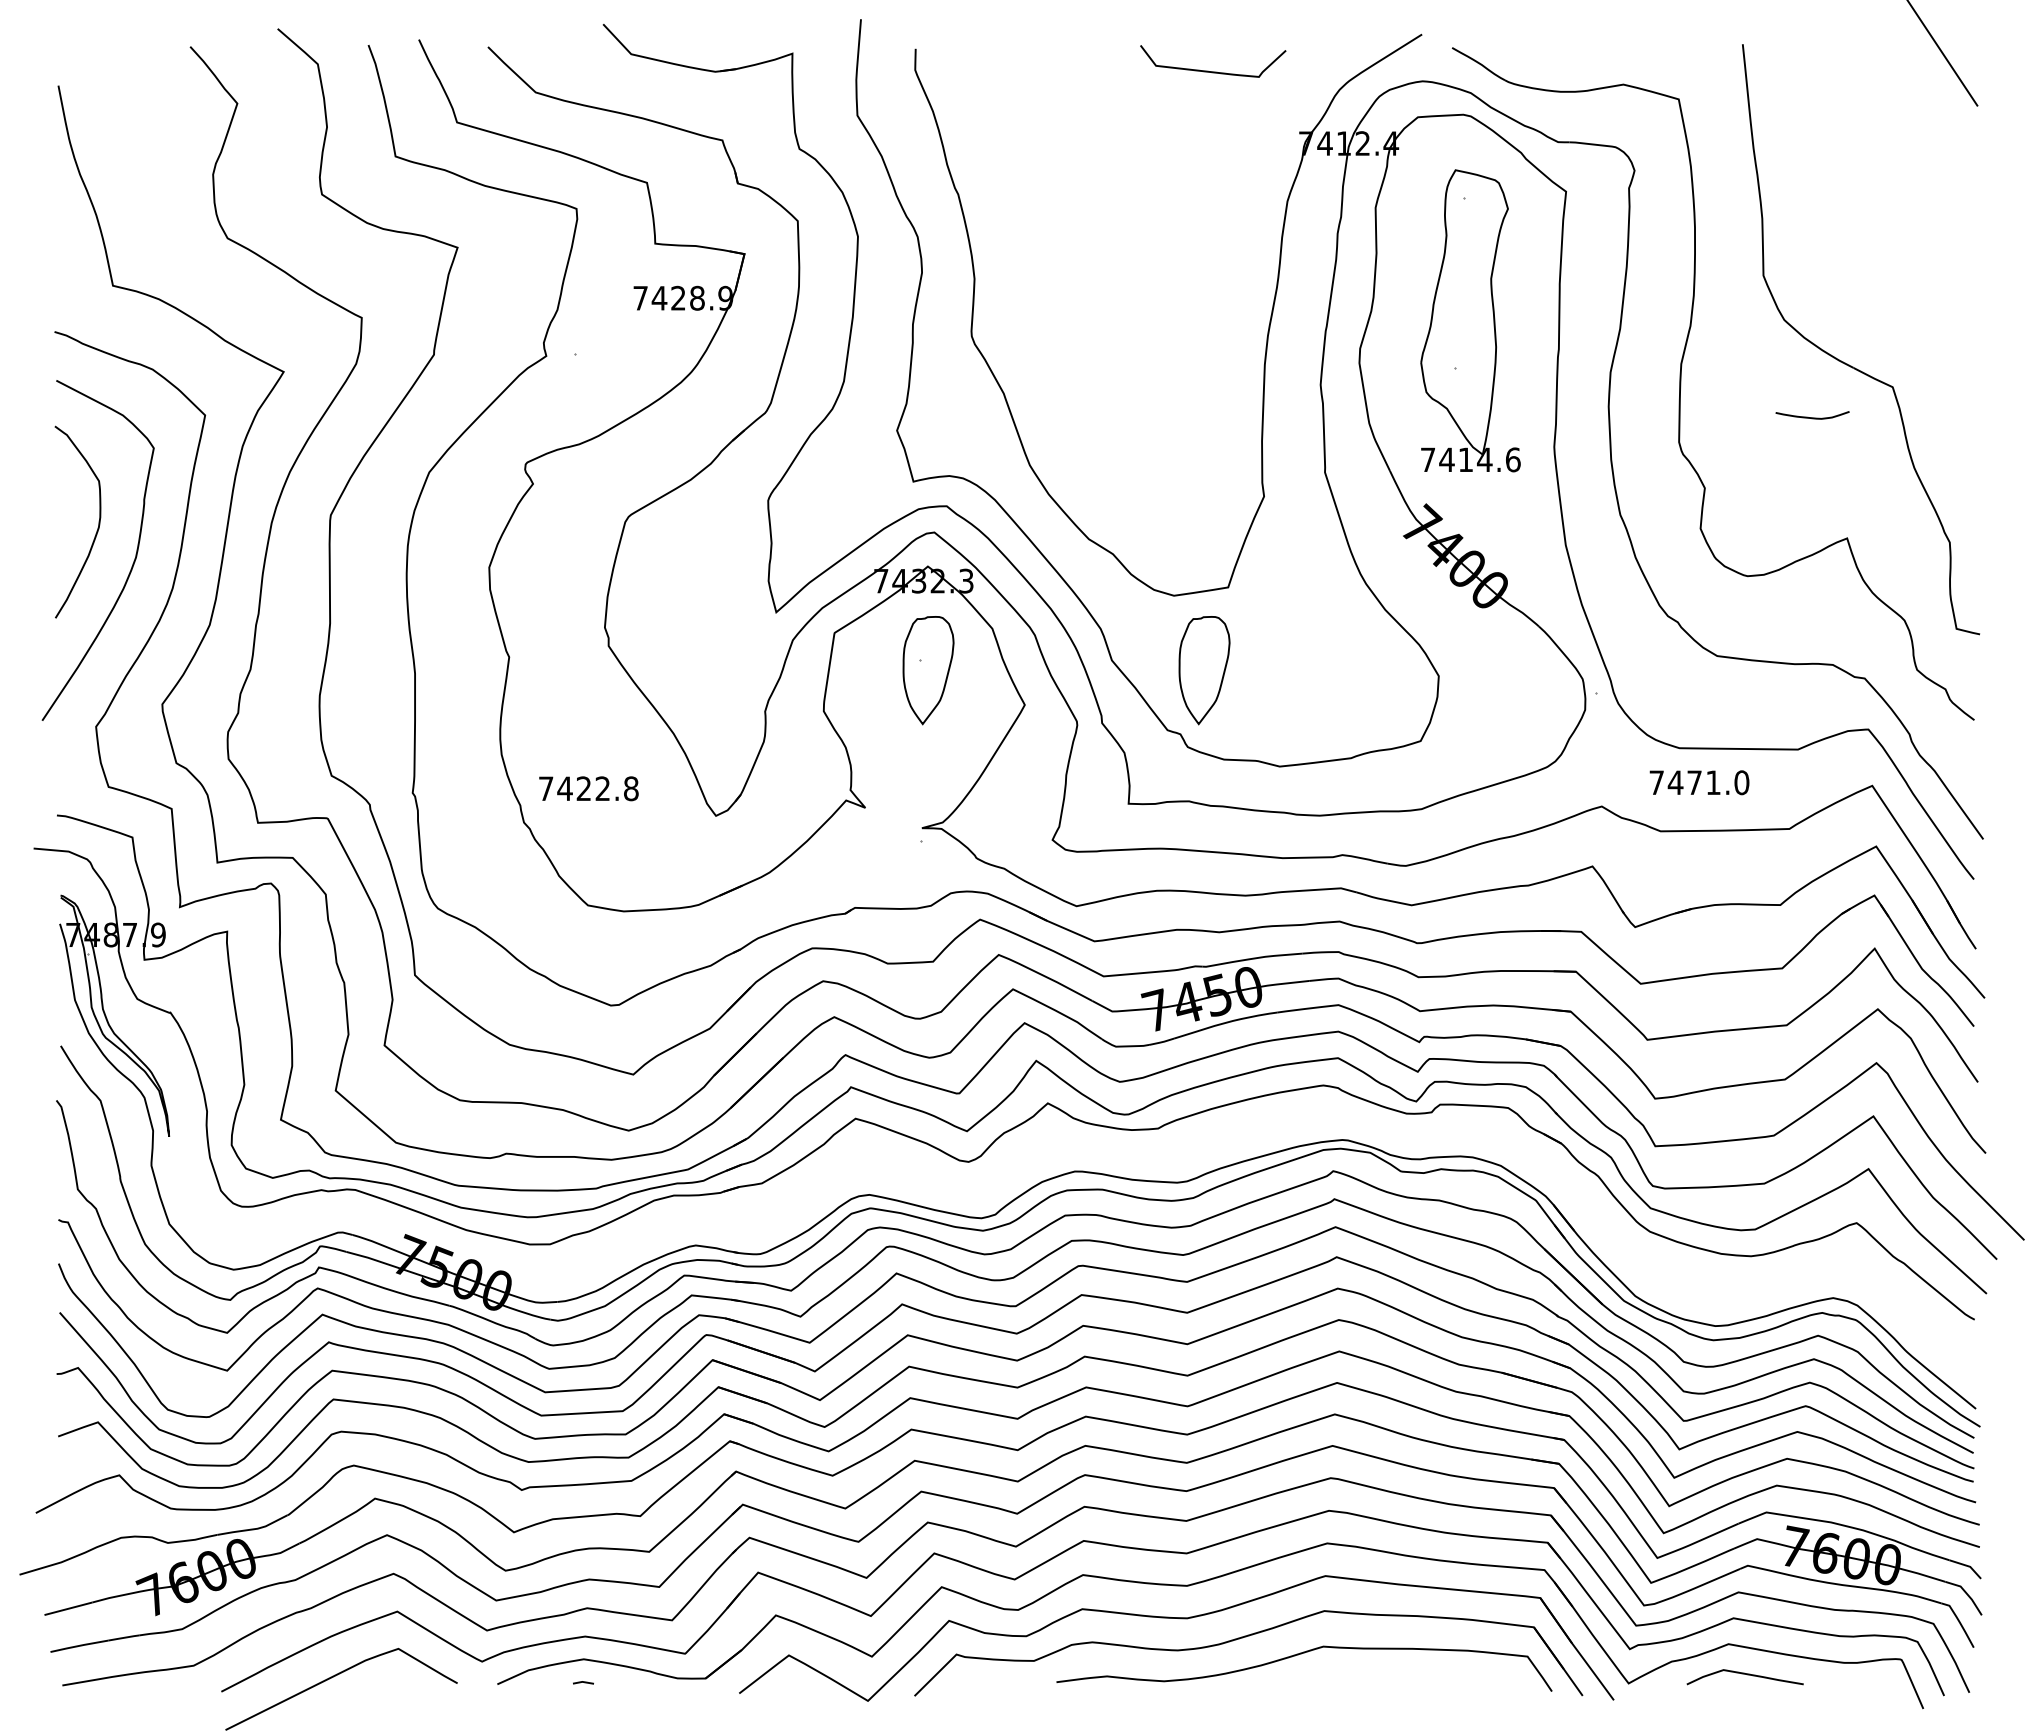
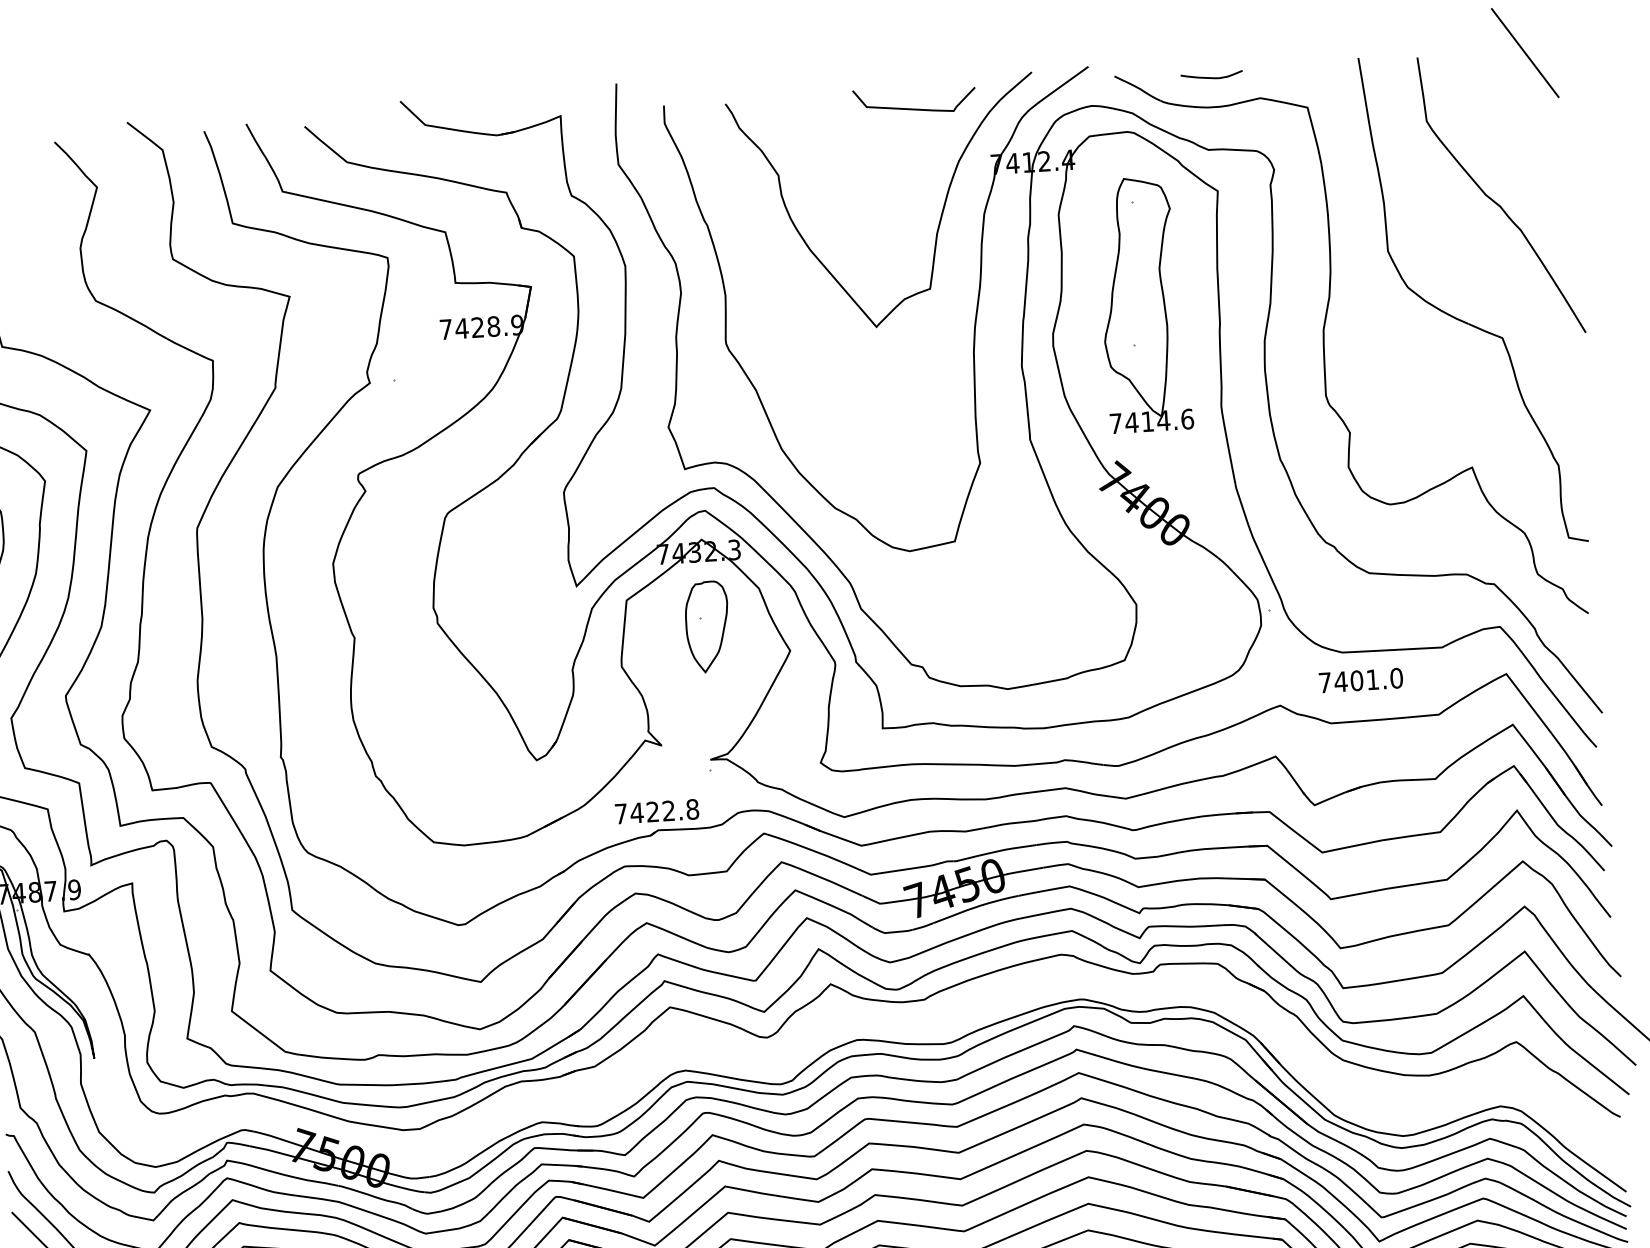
curve: (1234, 203) -> (939, 218), added
curve: (1894, 224) -> (1495, 201), added
curve: (1812, 417) -> (1211, 77), moved
part: (1204, 670) -> (939, 612), removed
text: (1694, 782) -> (1356, 680), 7471.0 -> 7401.0
text: (588, 788) -> (656, 811), moved

